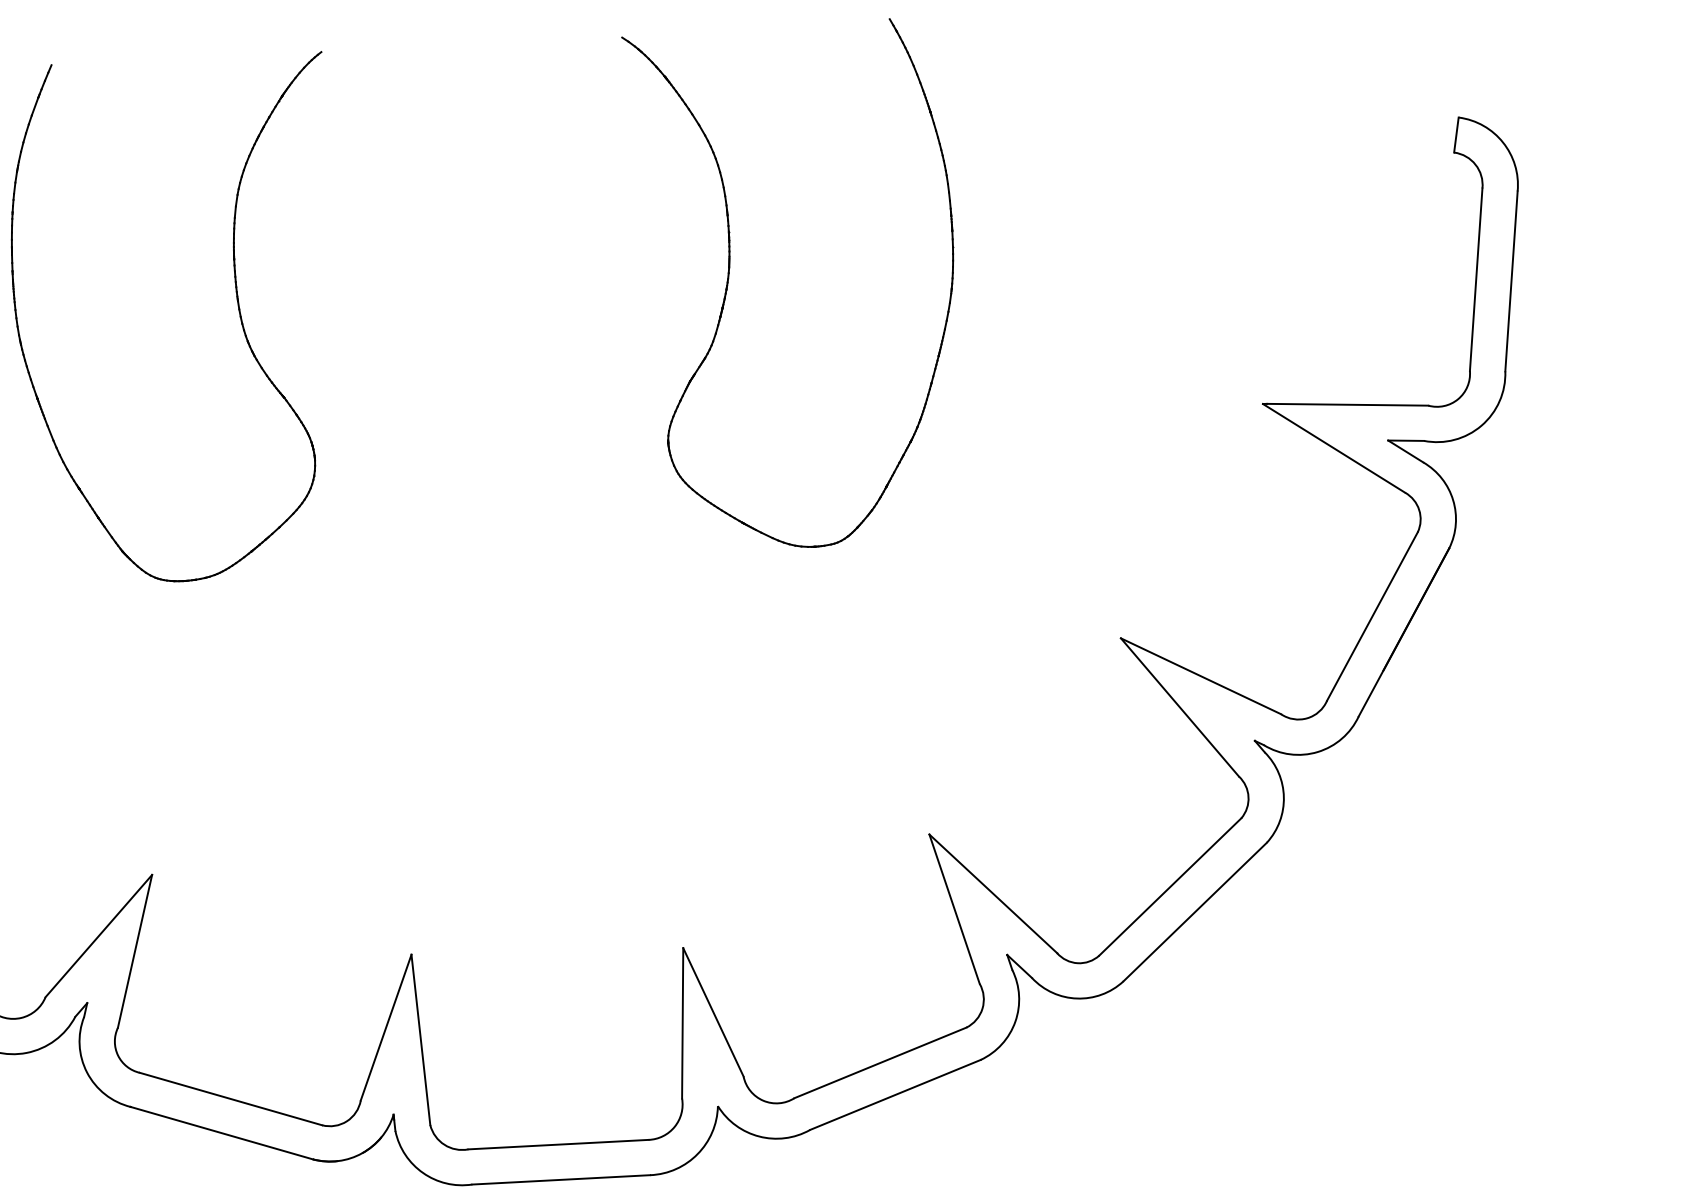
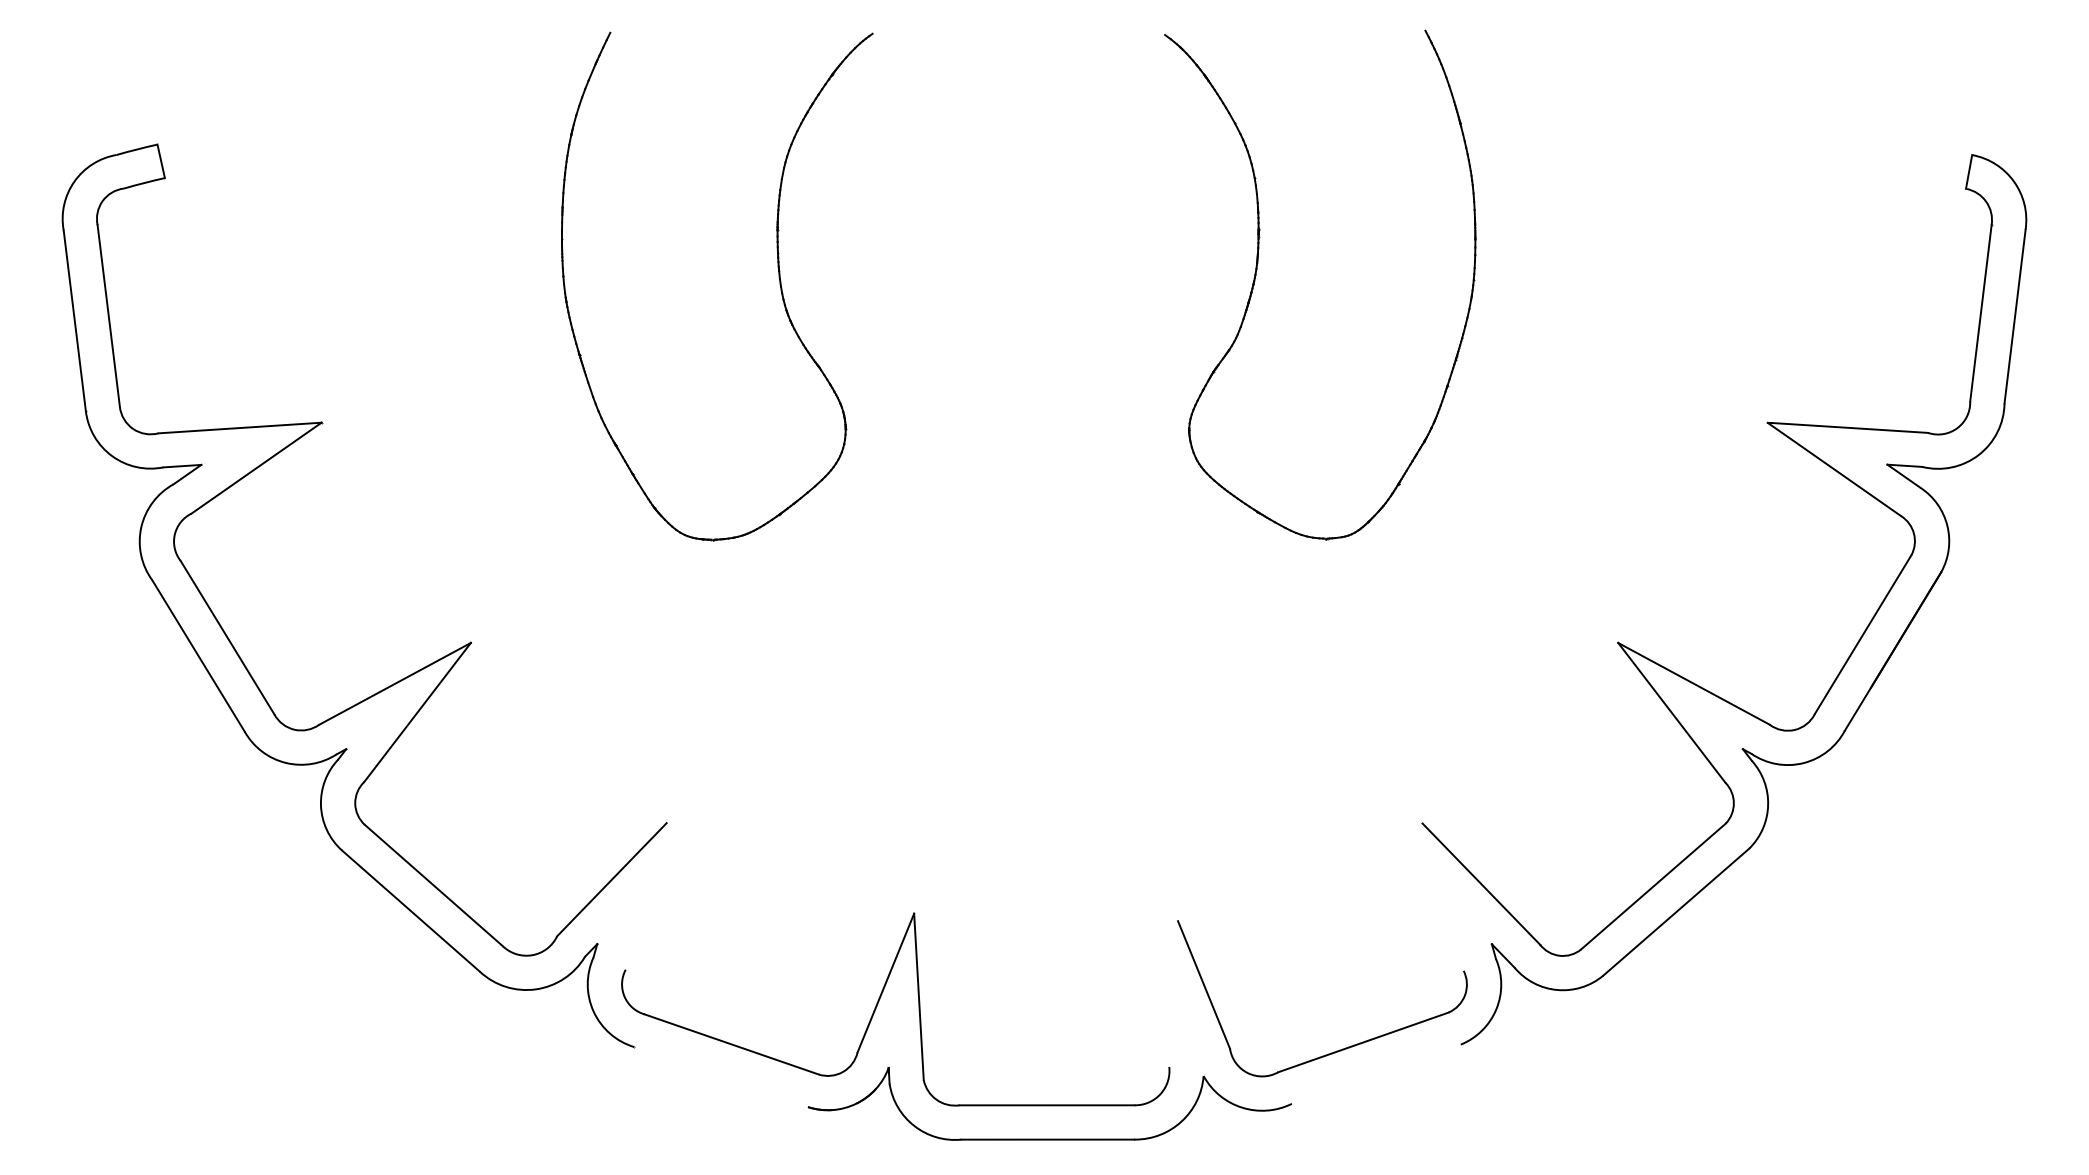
line: (953, 908) -> (1442, 896), removed
line: (134, 951) -> (645, 896), removed
line: (682, 1022) -> (1173, 993), removed
line: (894, 1094) -> (1375, 1073), removed
line: (222, 1133) -> (721, 1077), removed

